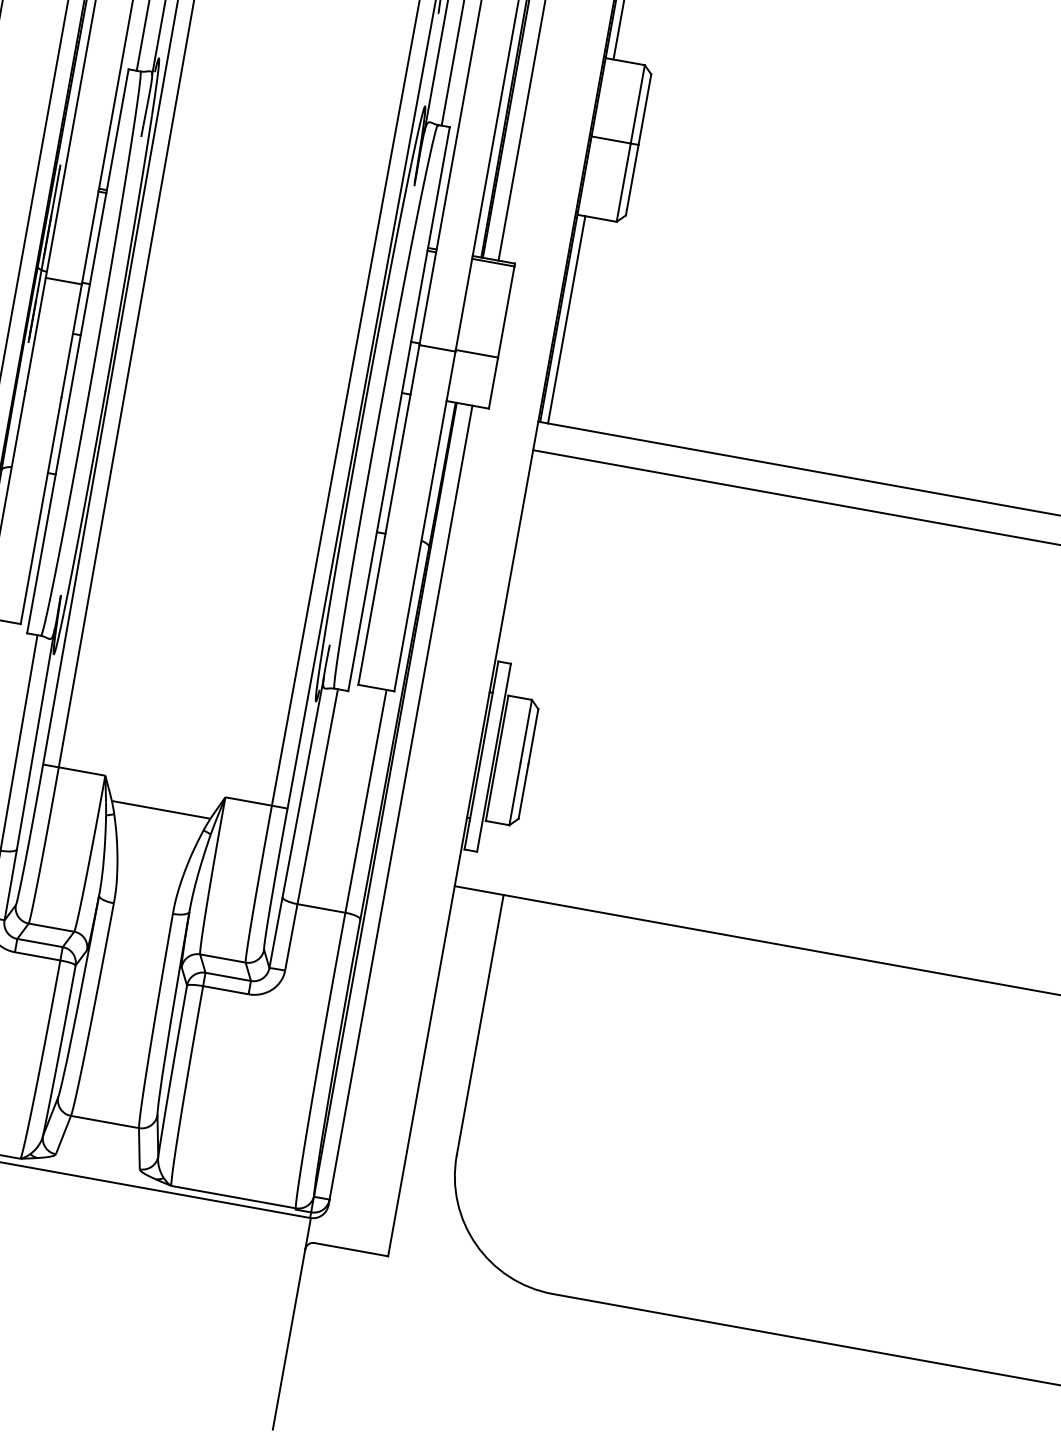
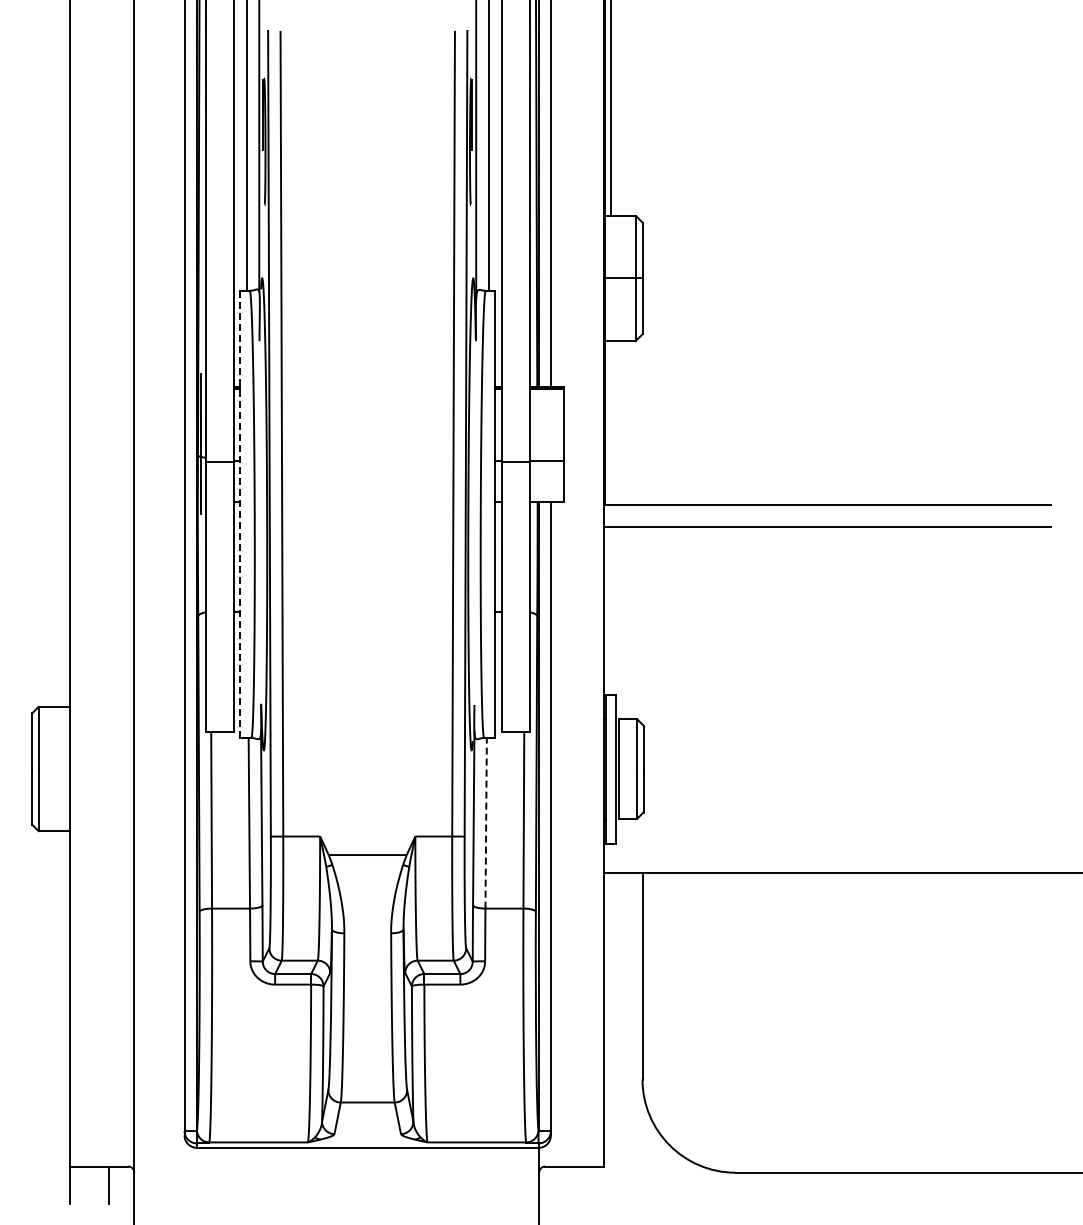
line: (566, 319) -> (611, 422), removed
line: (77, 351) -> (240, 514), solid -> dashed
line: (318, 795) -> (486, 822), solid -> dashed

